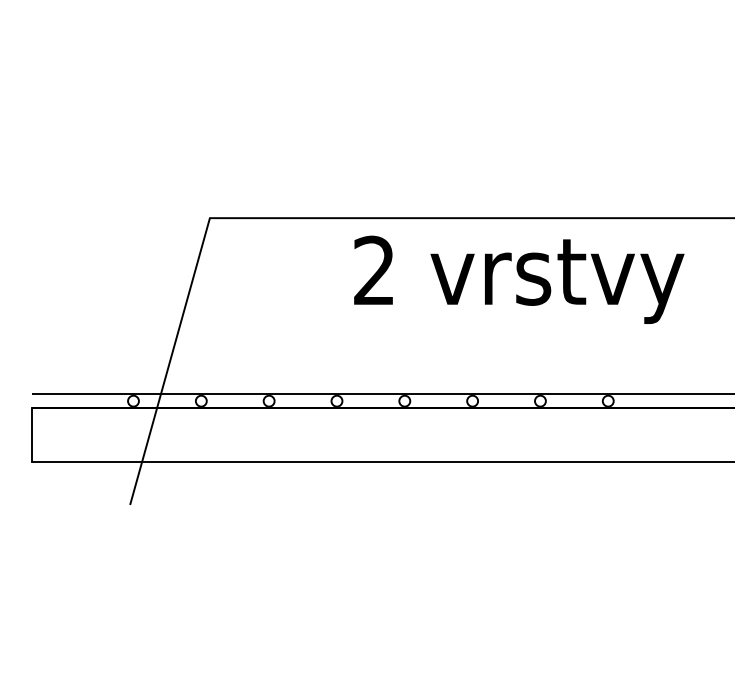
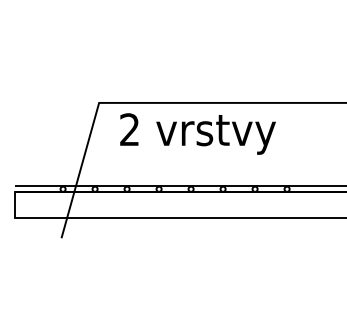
text: (517, 278) -> (197, 133), moved

